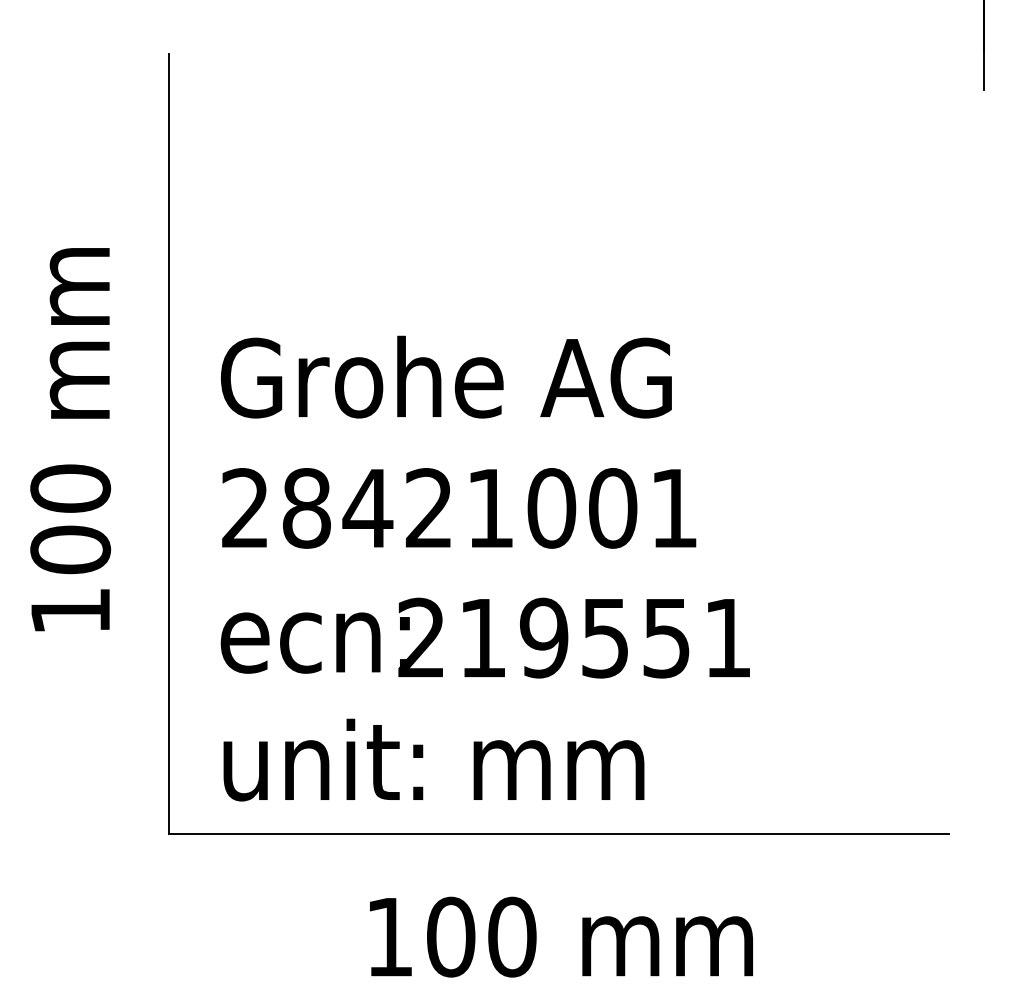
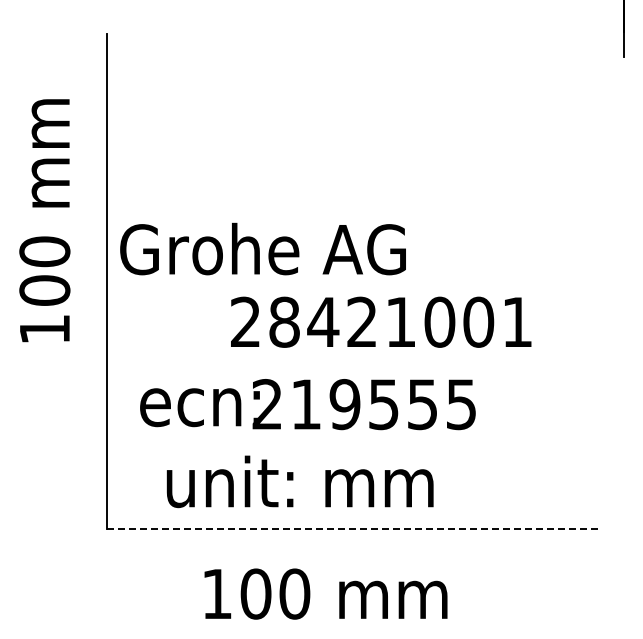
text: (445, 376) -> (262, 248), moved
text: (70, 439) -> (44, 220), moved
text: (459, 507) -> (381, 321), moved
text: (727, 638) -> (461, 404), 219551 -> 219555
text: (432, 759) -> (299, 481), moved
line: (560, 833) -> (355, 528), solid -> dashed
text: (560, 936) -> (325, 593), moved

